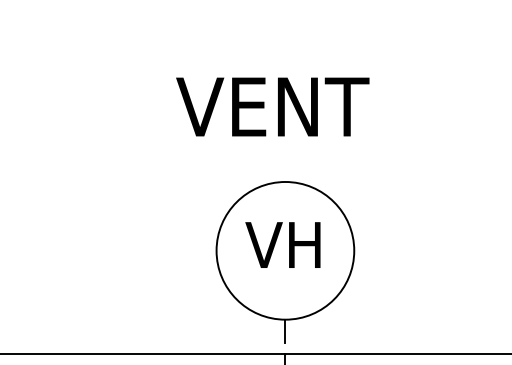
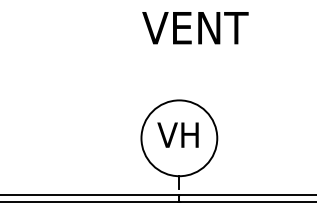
text: (272, 107) -> (195, 28), moved

